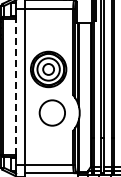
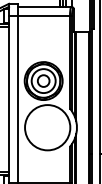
line: (16, 86) -> (9, 99), dashed -> solid
circle: (52, 112) -> (47, 127), size x1.67

